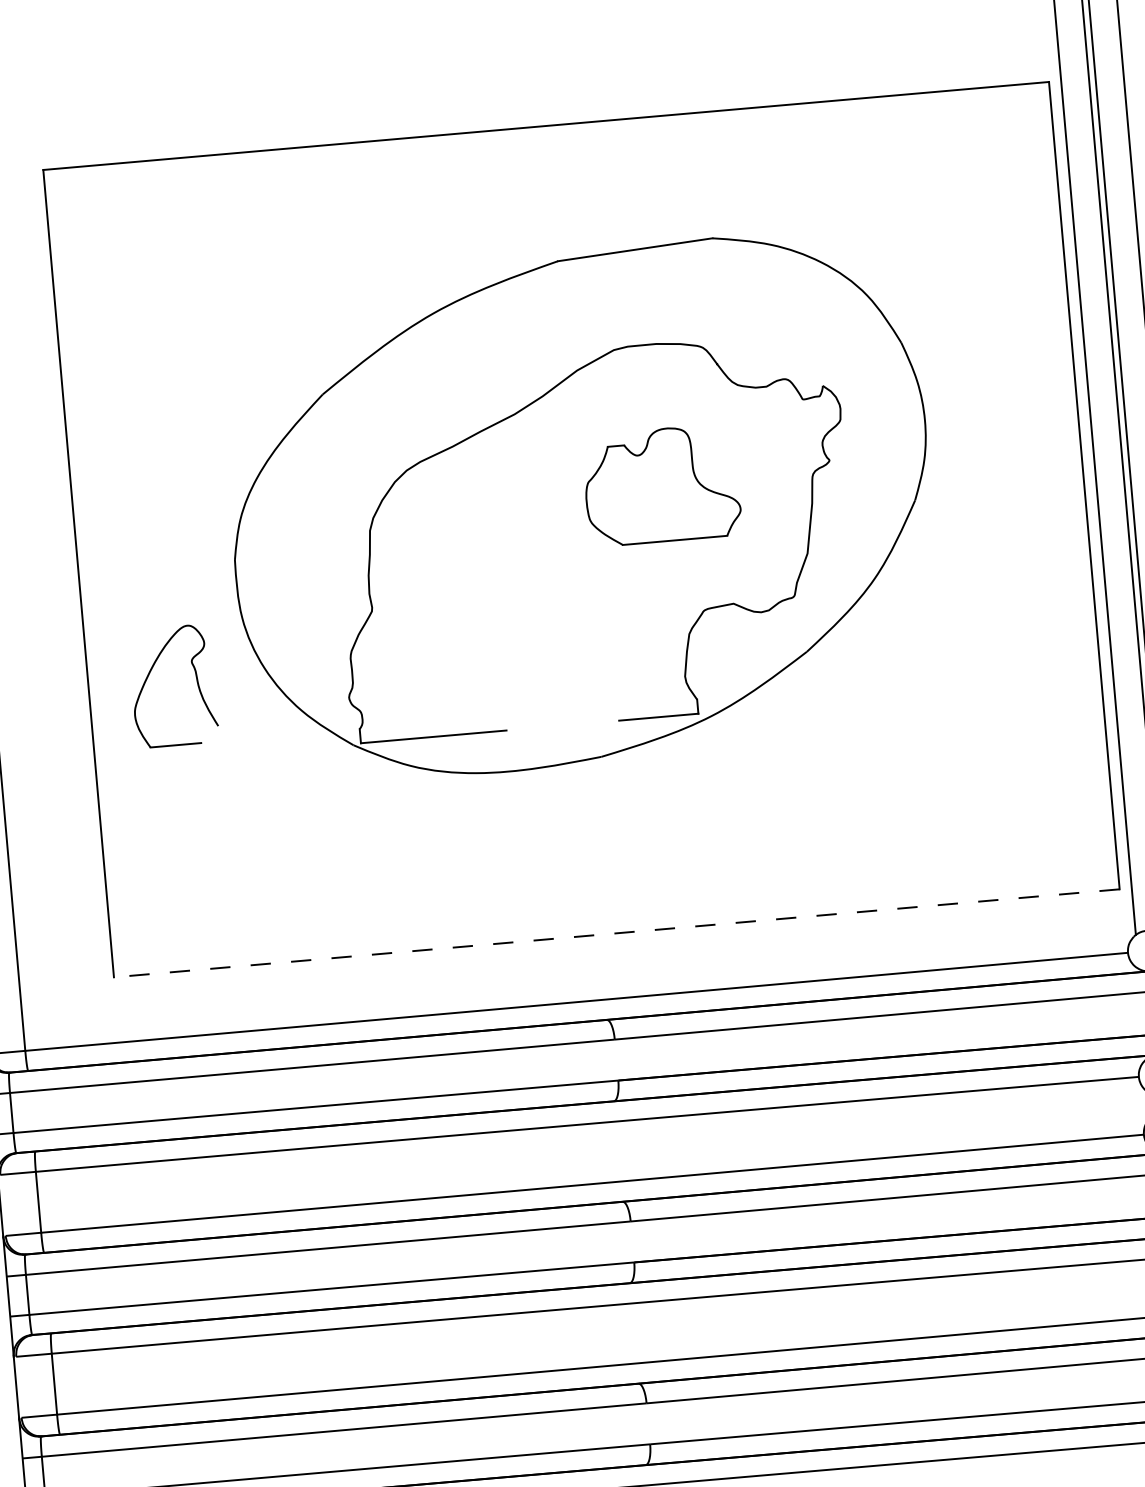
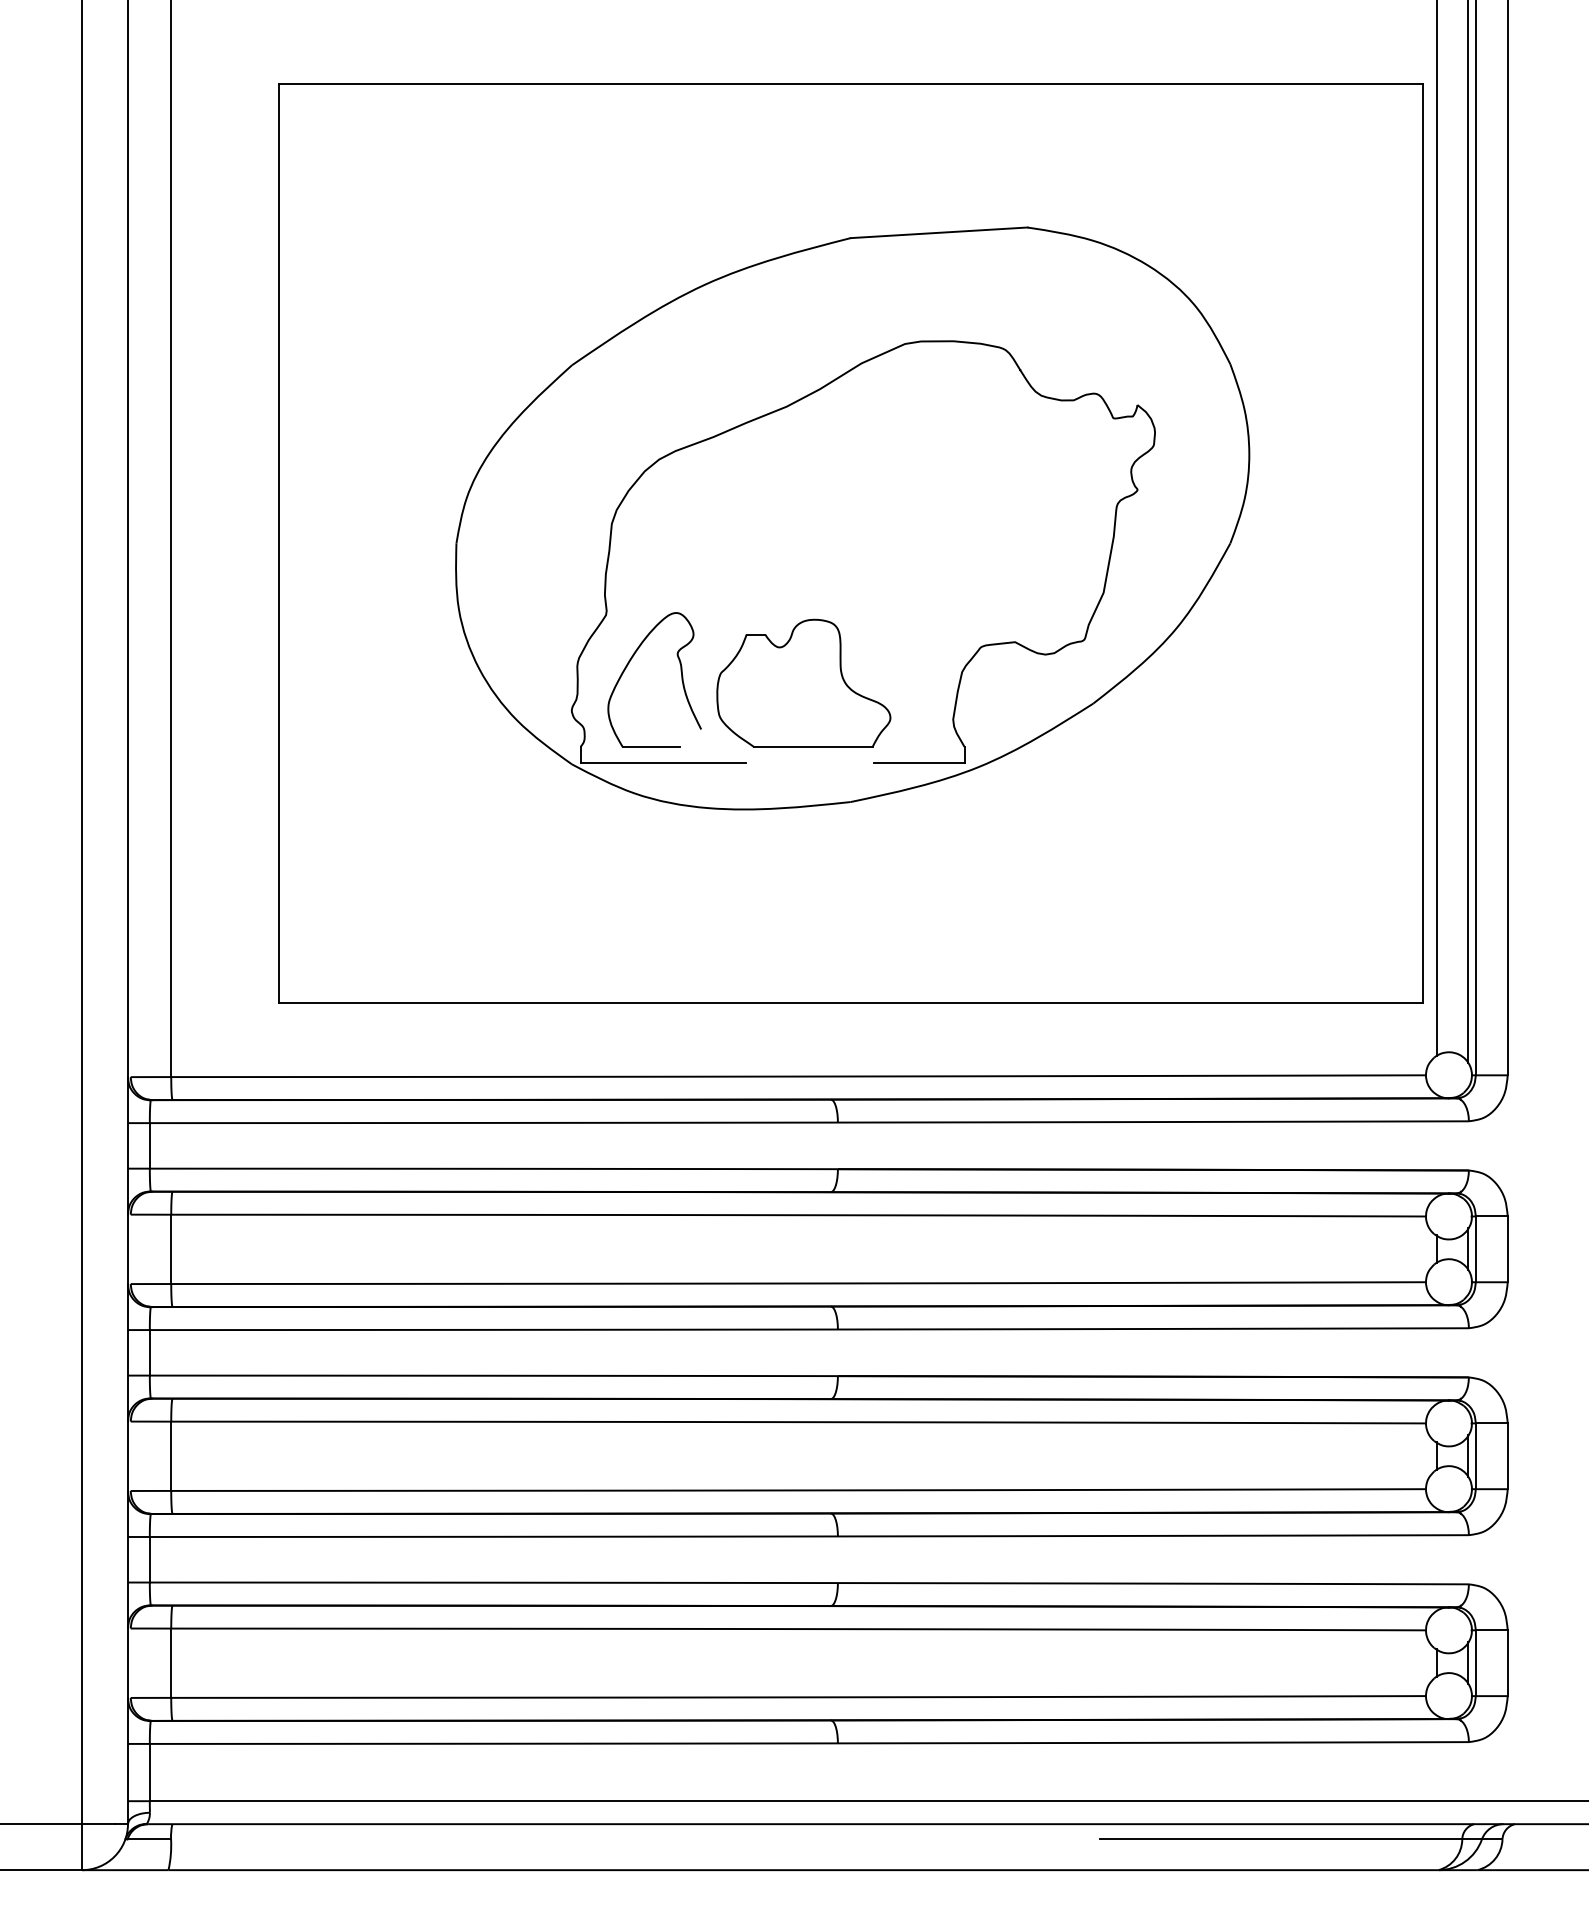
part: (661, 484) -> (803, 682), moved
part: (197, 683) -> (681, 679), moved
line: (616, 933) -> (850, 1002), dashed -> solid

